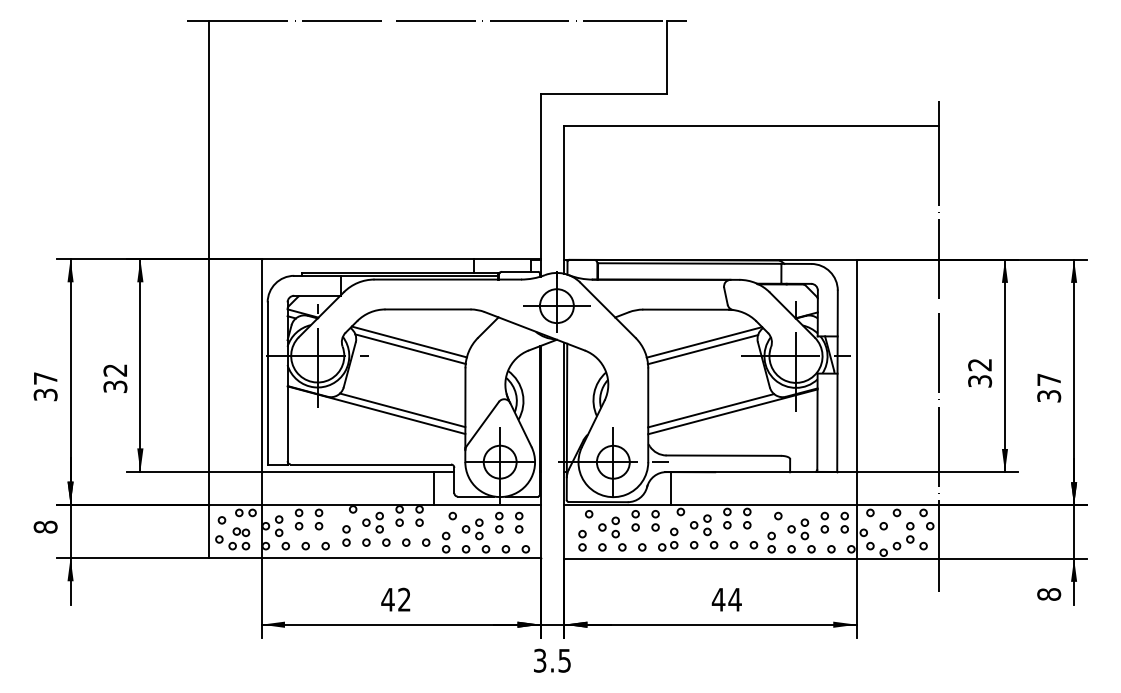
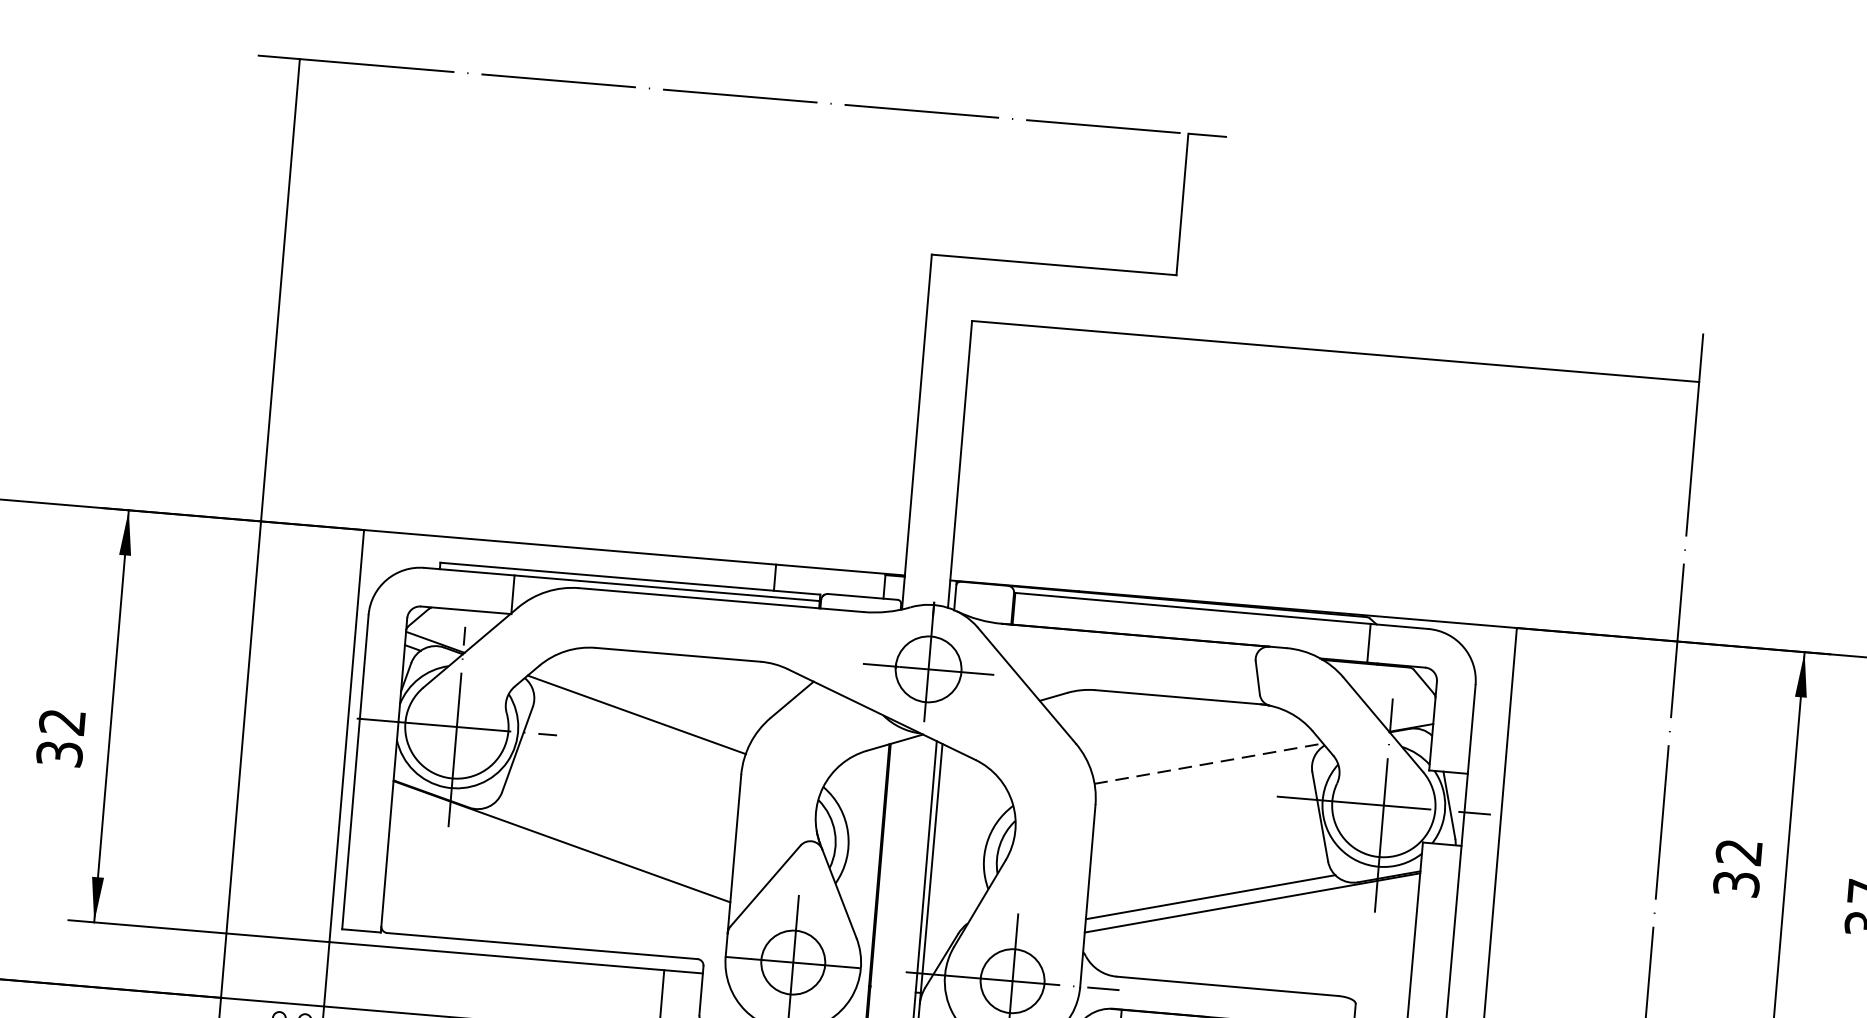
line: (704, 342) -> (1208, 763), solid -> dashed
line: (410, 349) -> (637, 729), removed
line: (702, 349) -> (1203, 777), removed
line: (402, 410) -> (612, 846), removed

